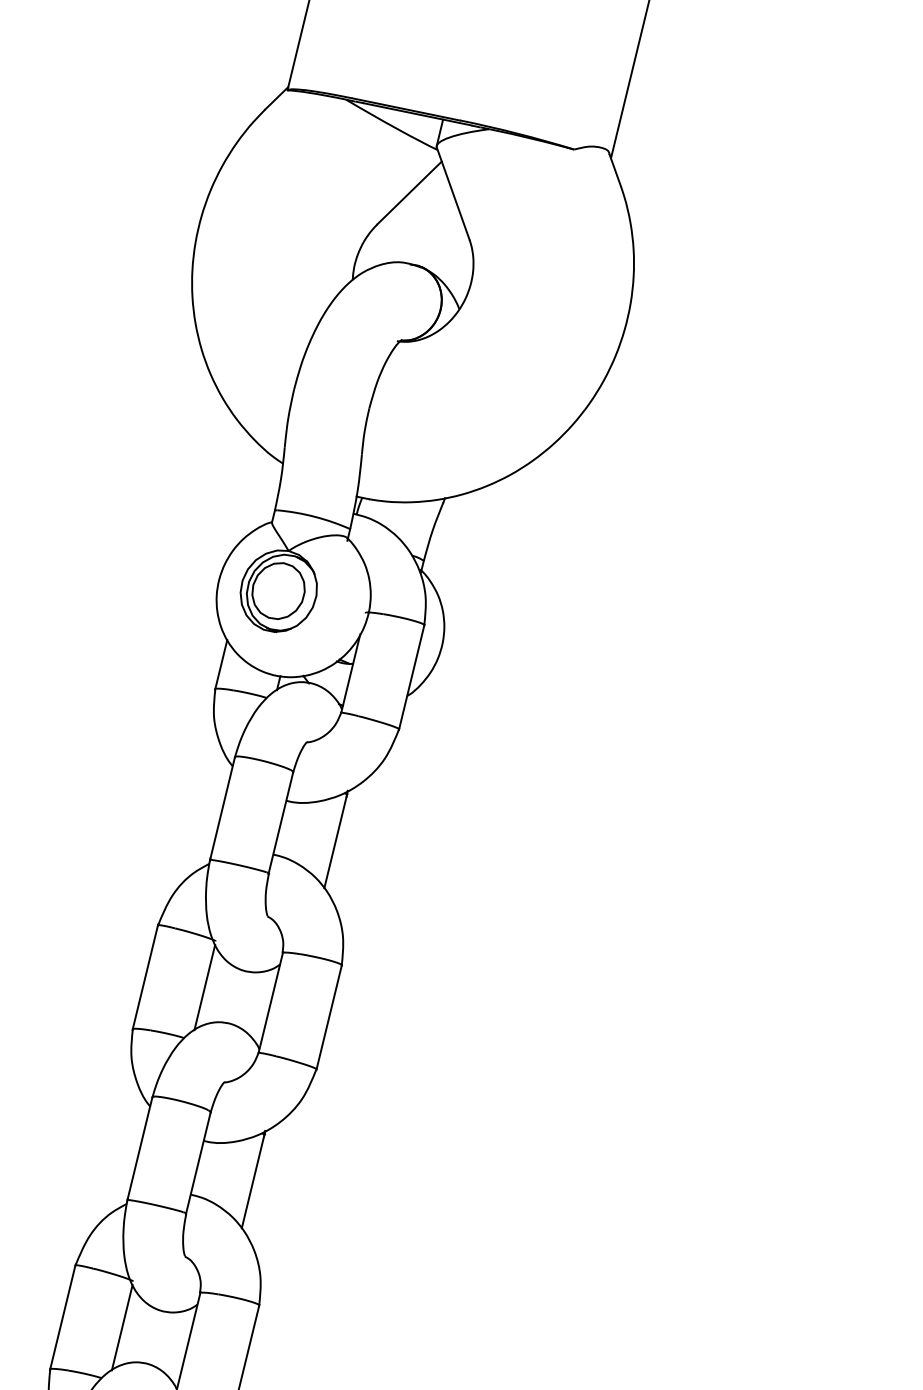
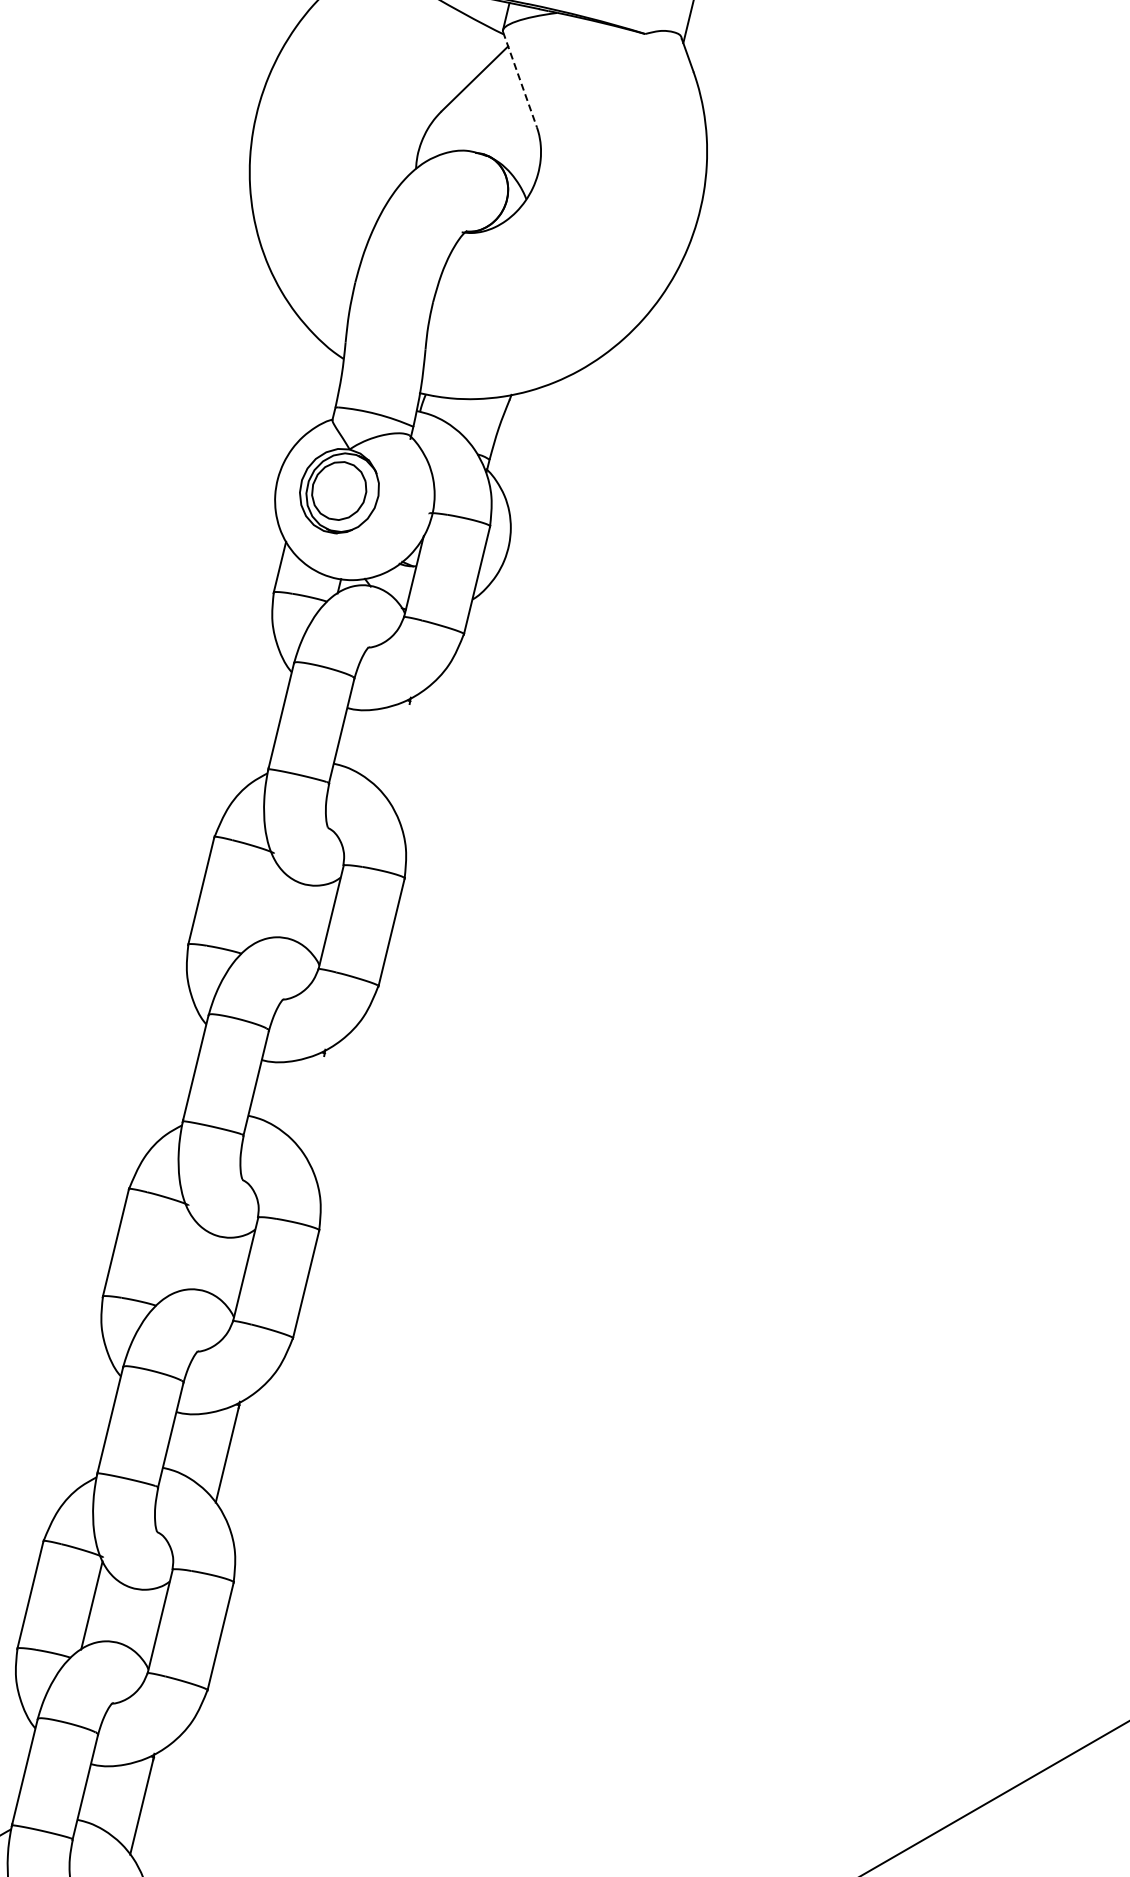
line: (453, 193) -> (520, 79), solid -> dashed
line: (335, 840) -> (398, 749), removed
line: (204, 987) -> (262, 901), removed
line: (252, 1180) -> (312, 1101), removed
line: (122, 1327) -> (177, 1253), removed

